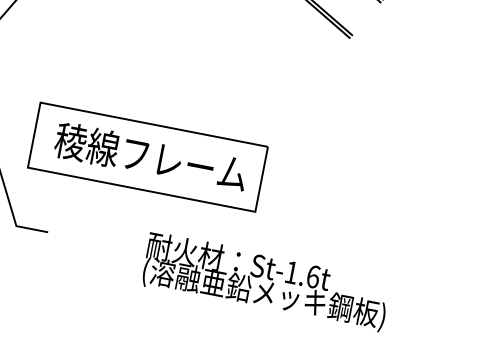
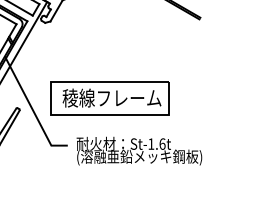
text: (266, 280) -> (139, 150), moved

